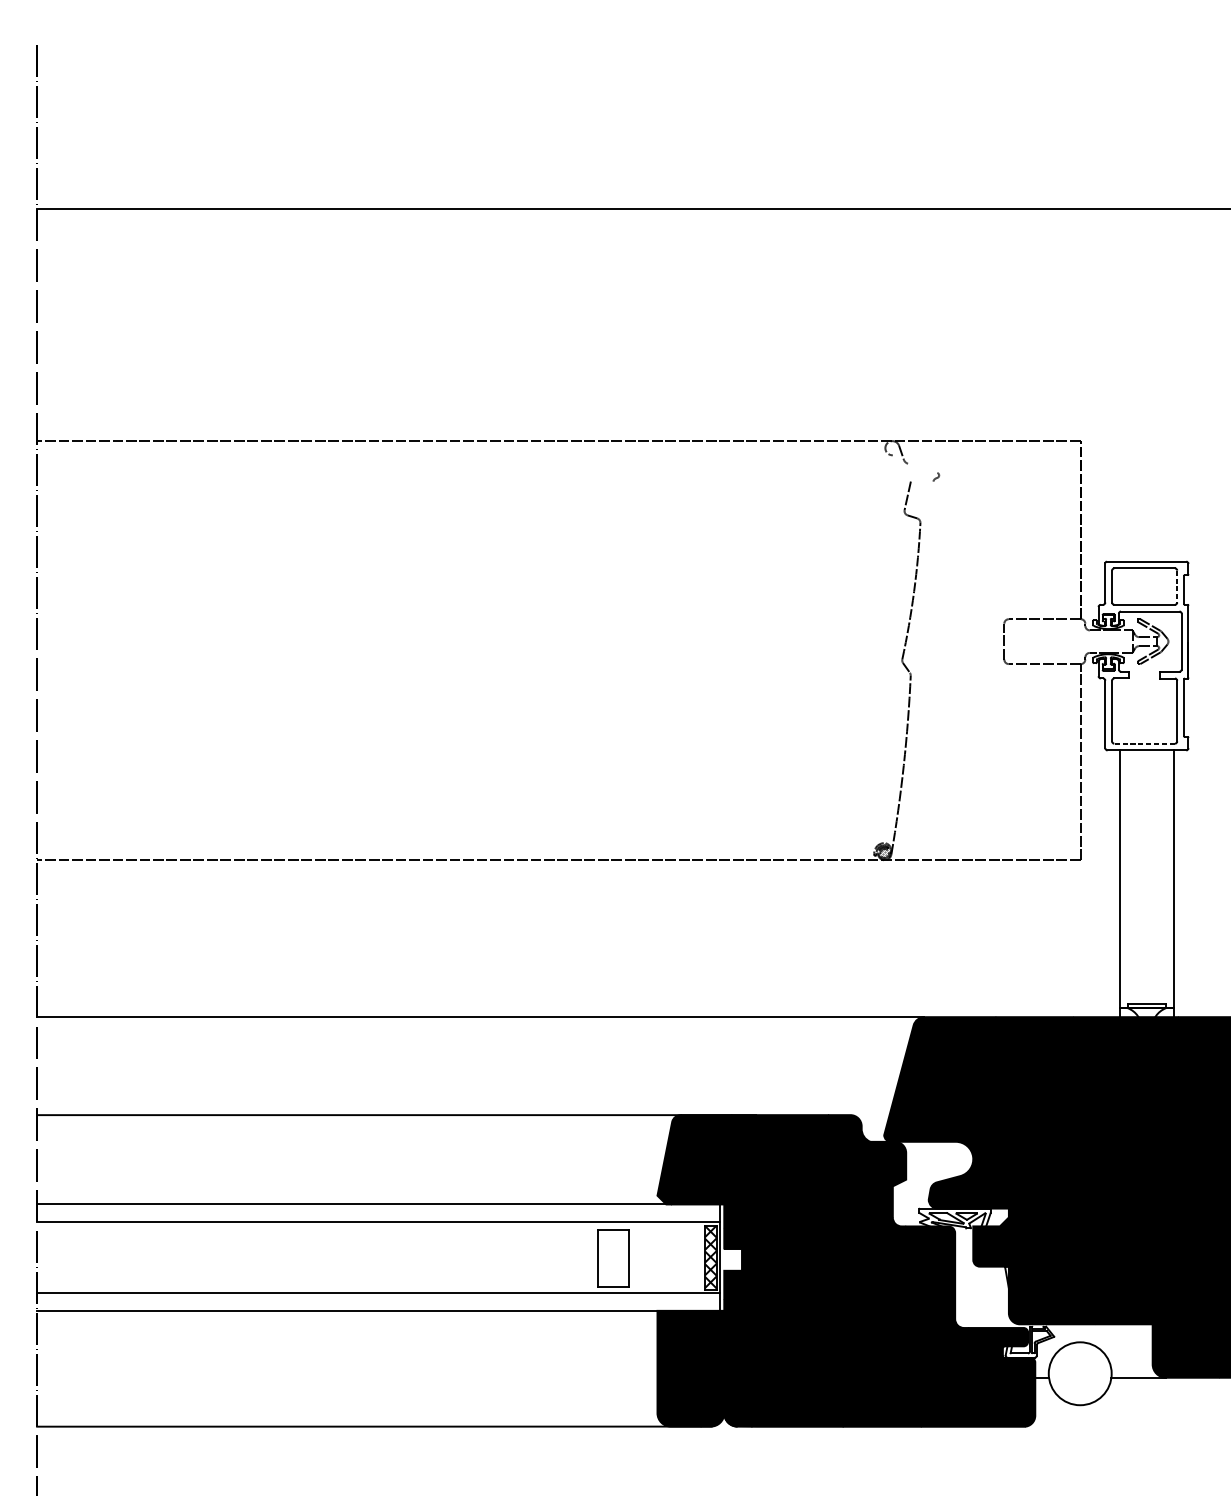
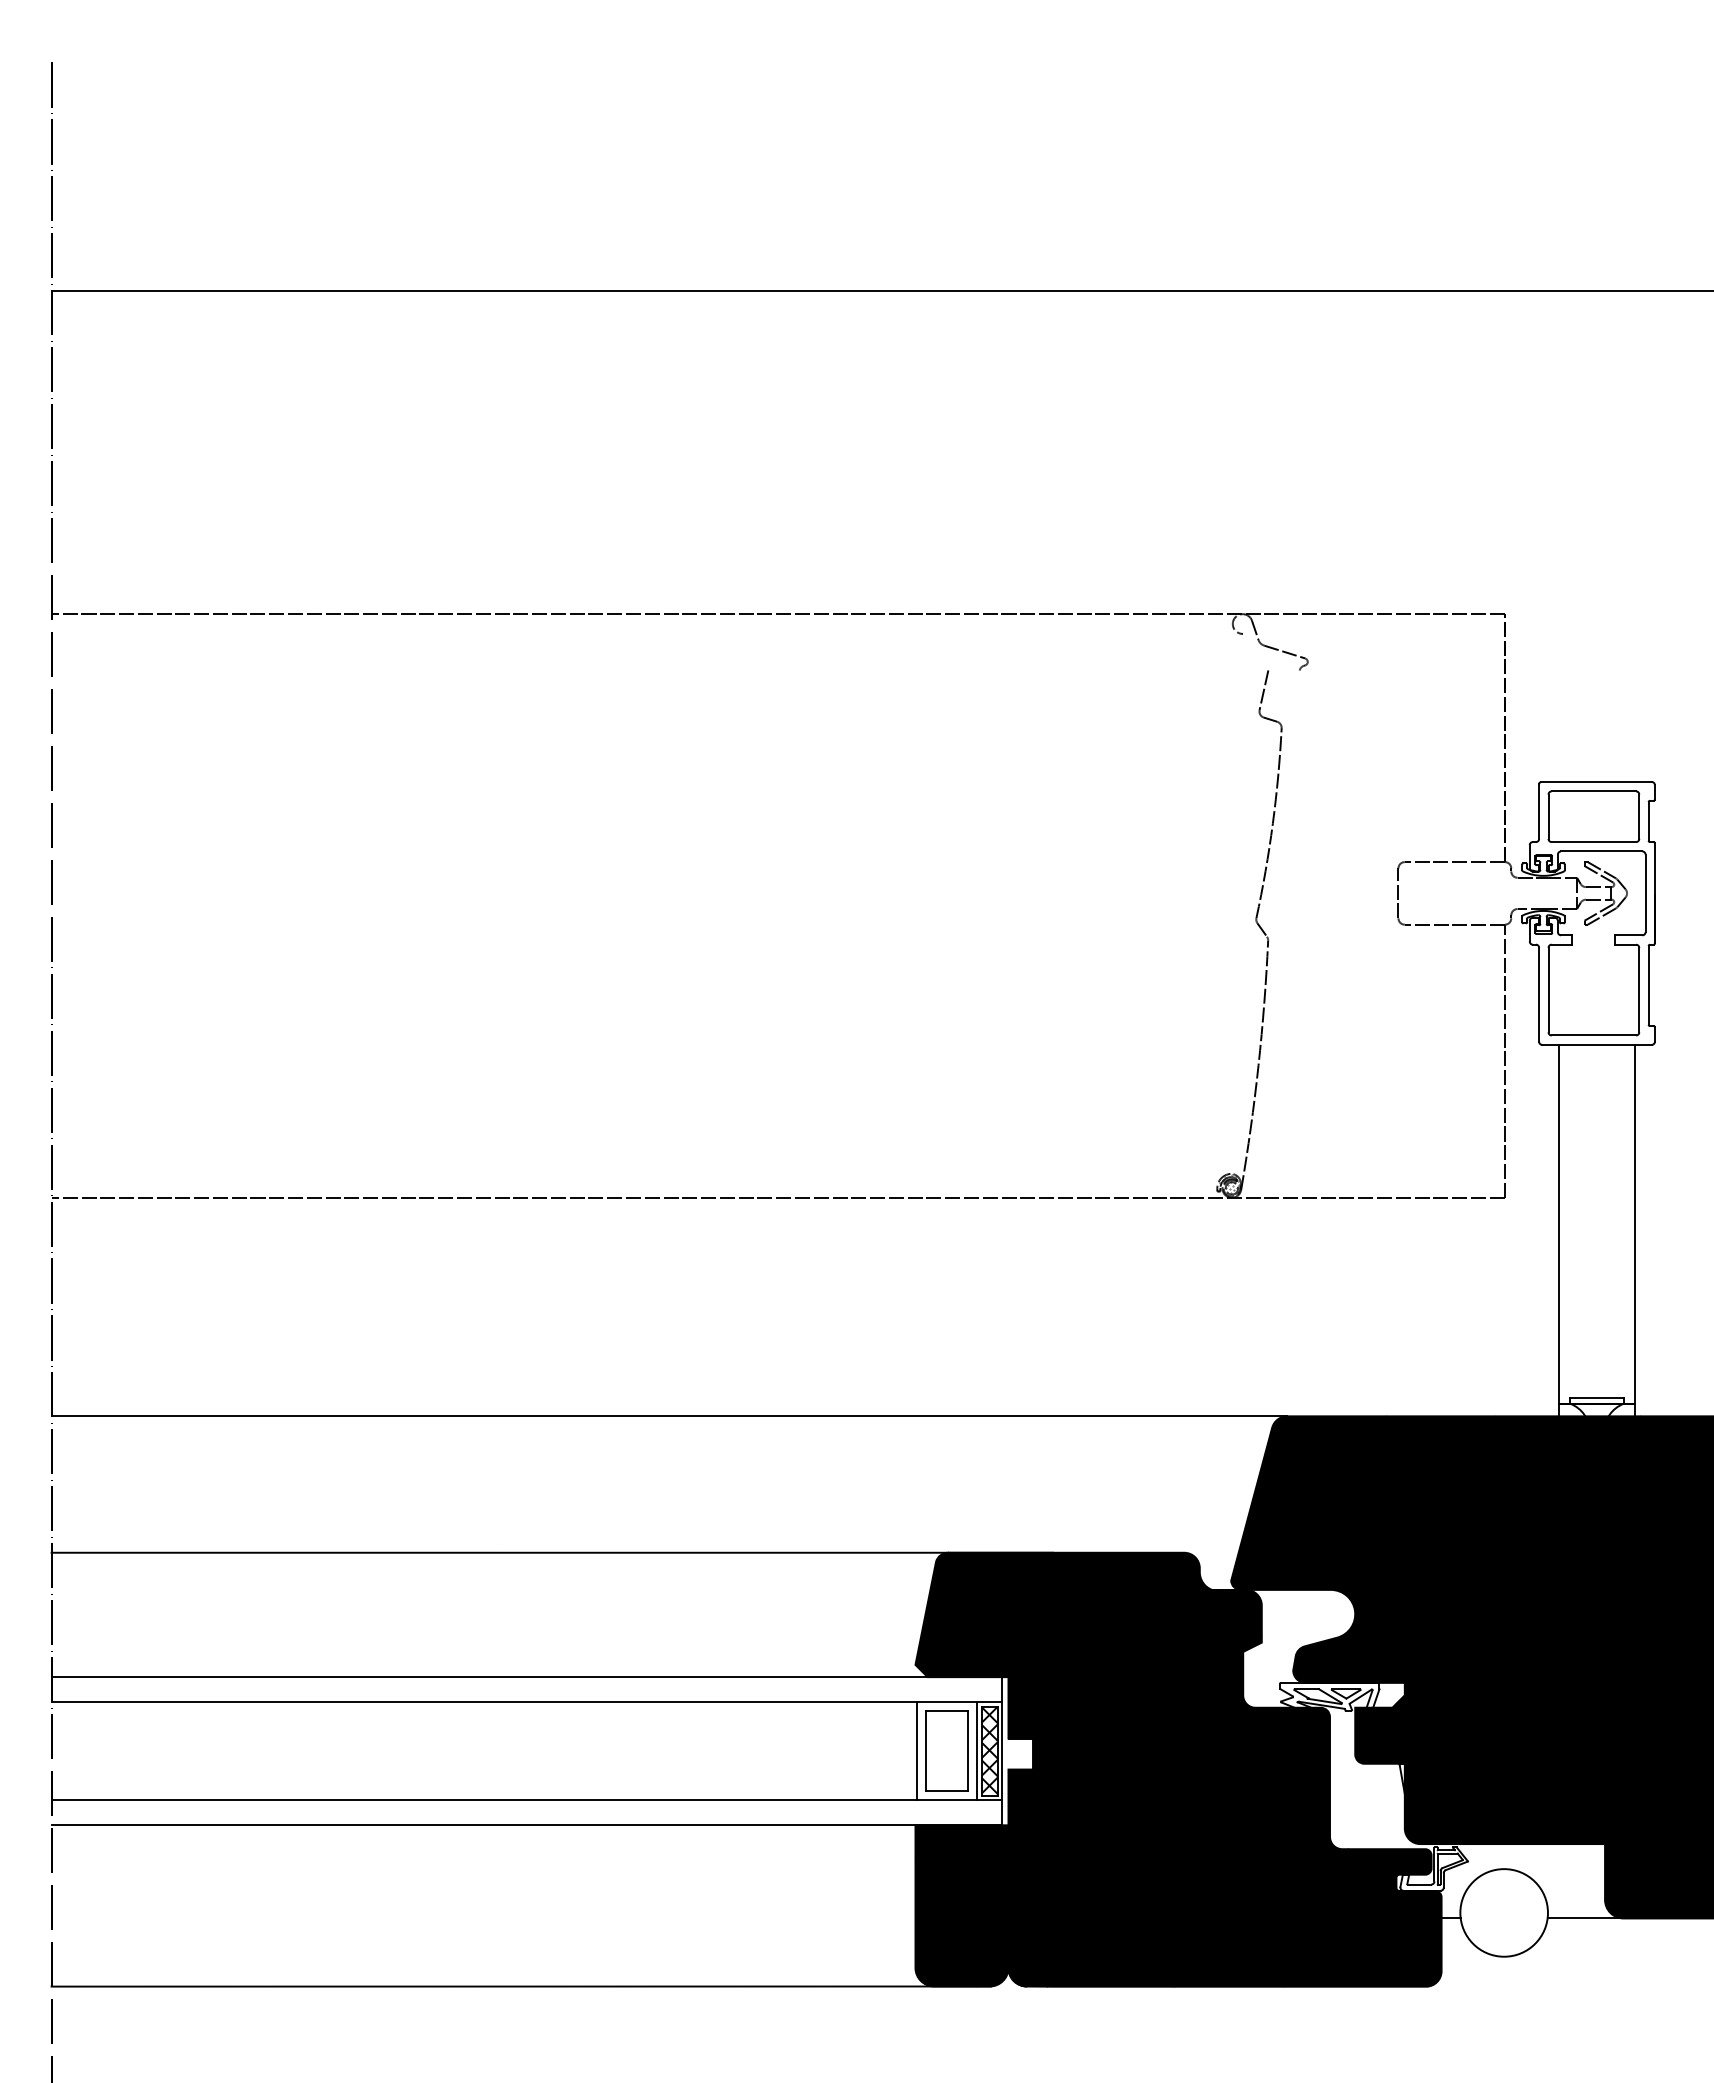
line: (922, 467) -> (1284, 651), added
line: (1177, 587) -> (1639, 817), dashed -> solid
line: (1144, 743) -> (1593, 1035), dashed -> solid
part: (612, 1257) -> (946, 1750), moved
line: (658, 1257) -> (916, 1751), added
line: (702, 1257) -> (977, 1751), added

